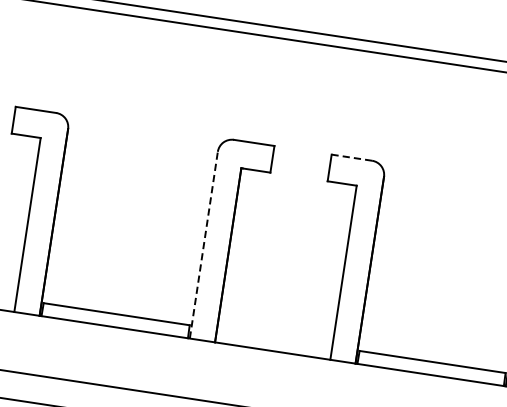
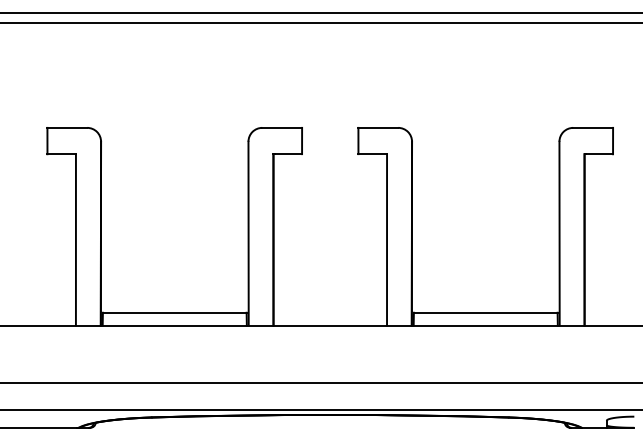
line: (352, 157) -> (378, 127), dashed -> solid
line: (203, 245) -> (248, 233), dashed -> solid

